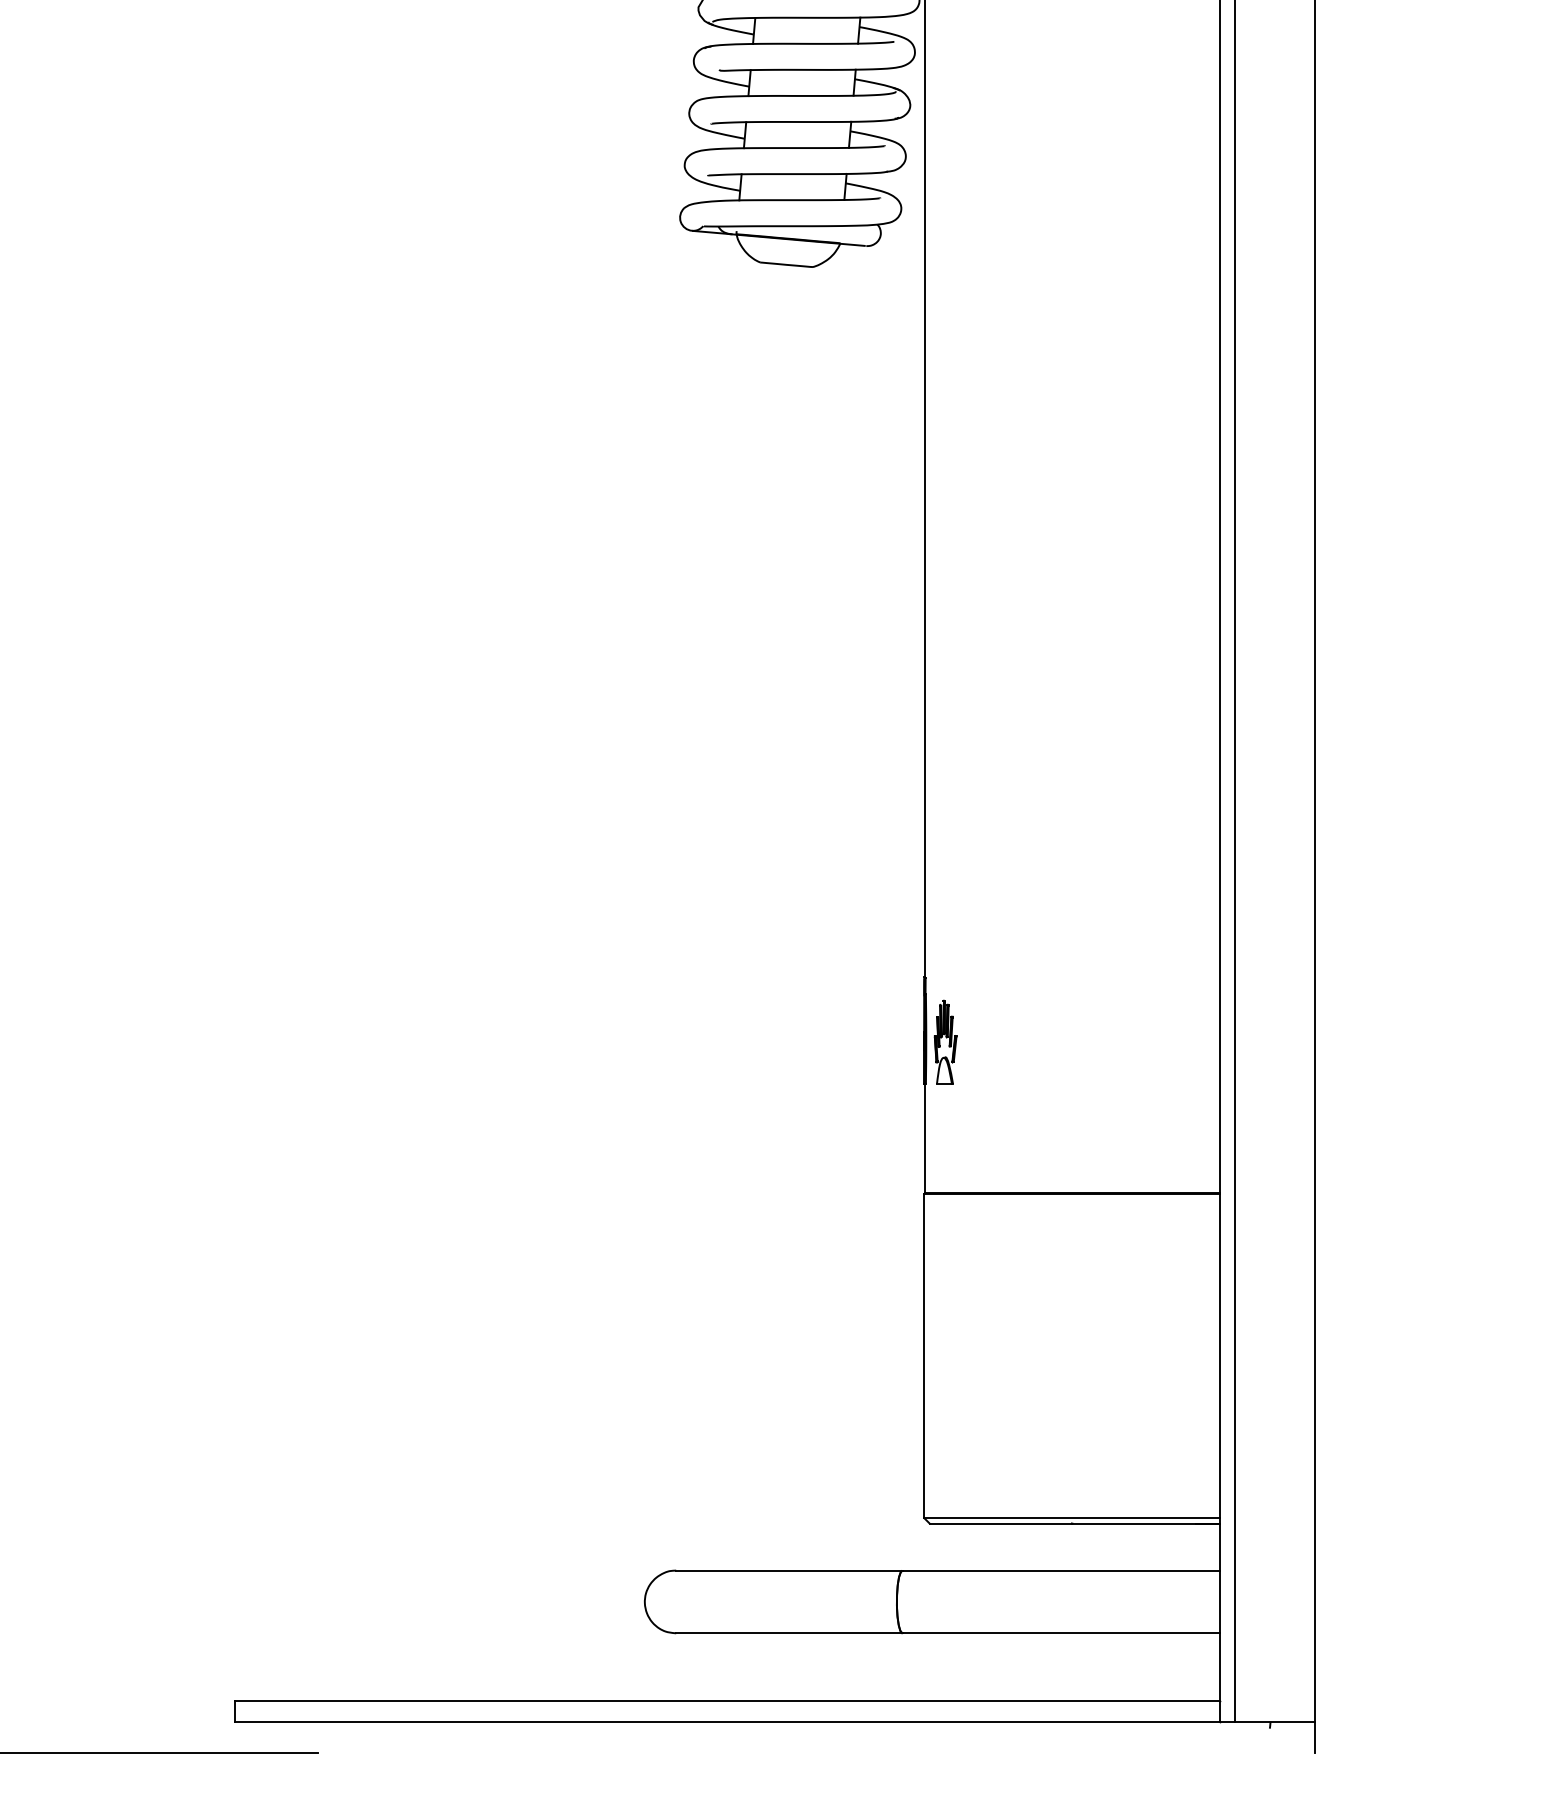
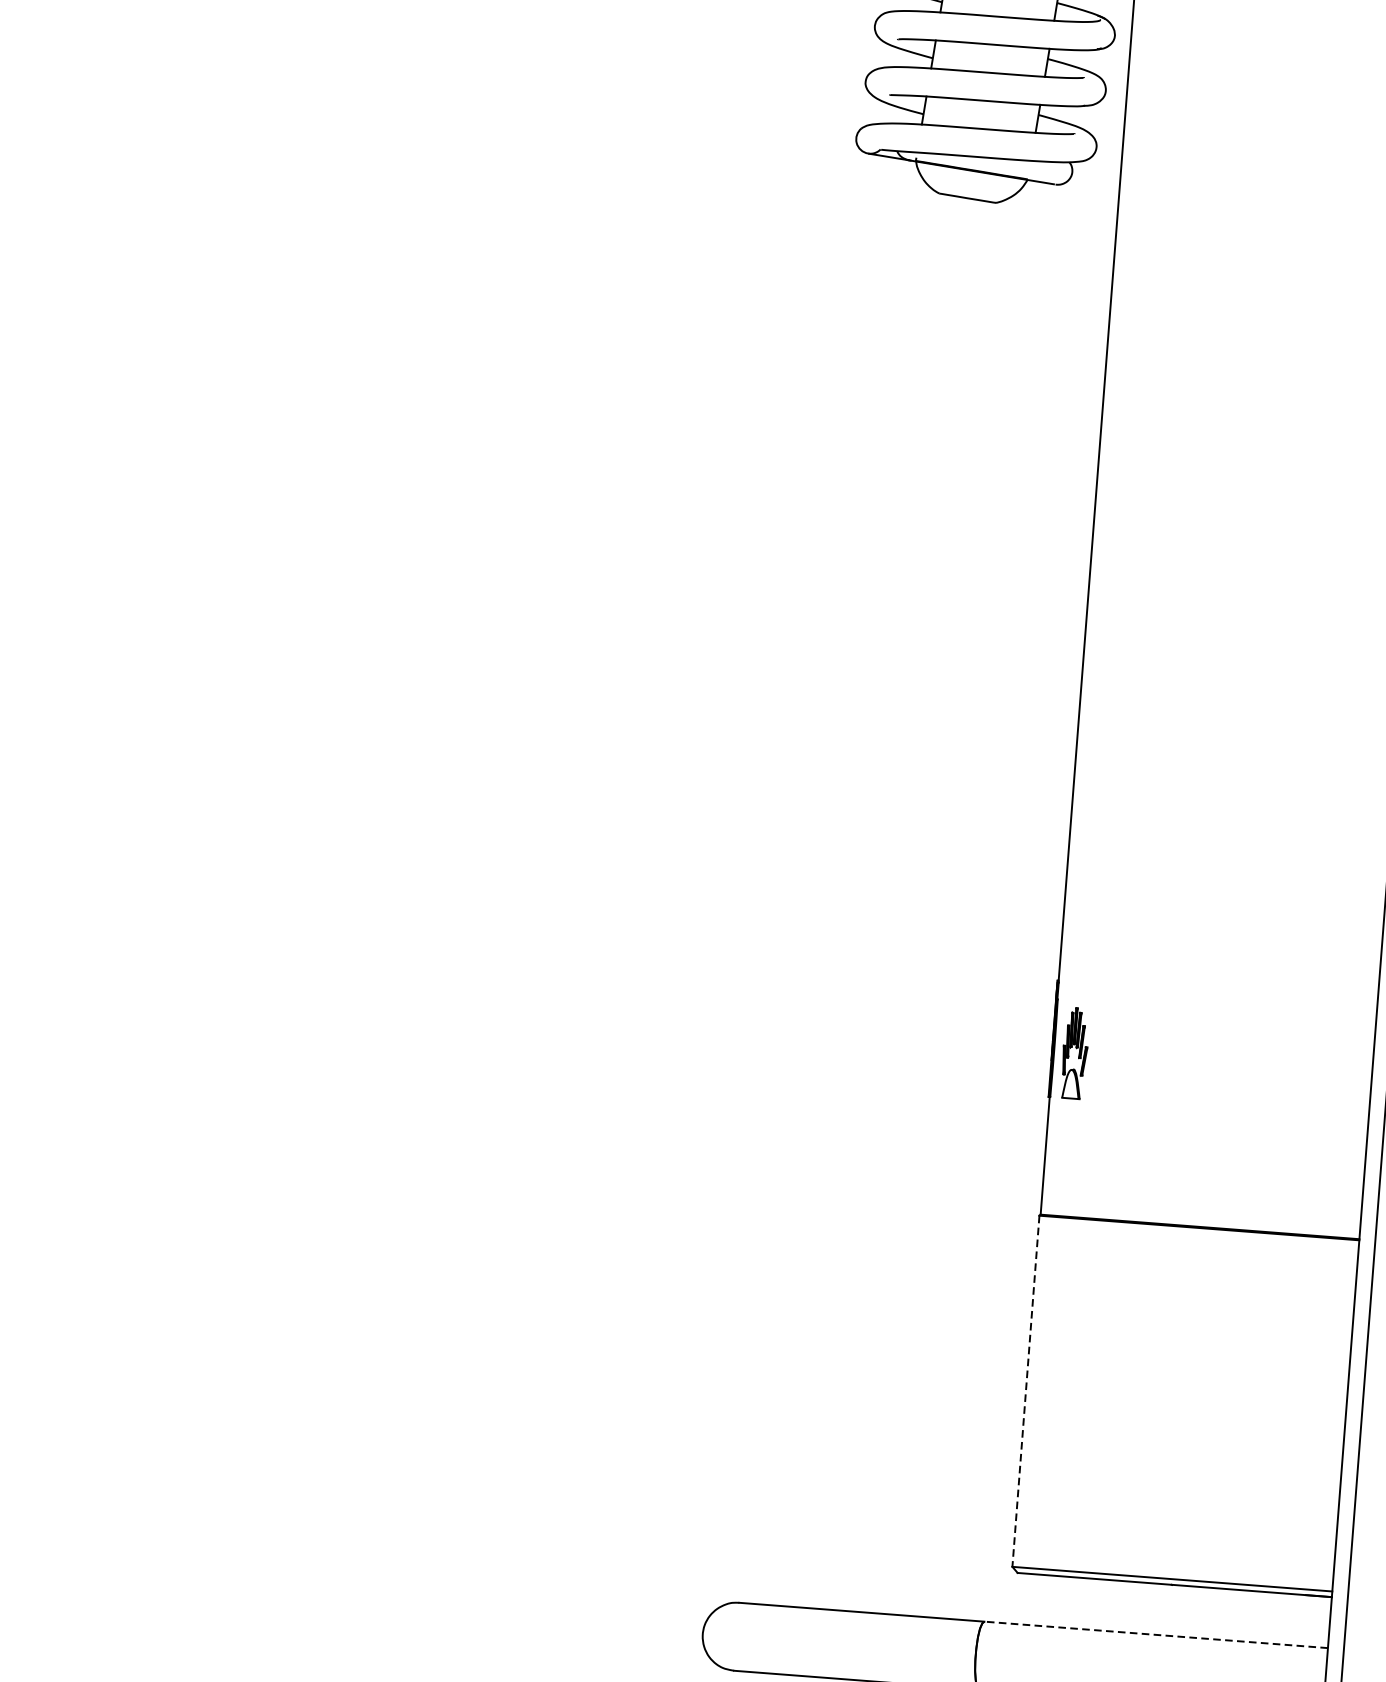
line: (924, 1356) -> (1026, 1391), solid -> dashed
line: (1061, 1570) -> (1156, 1634), solid -> dashed

